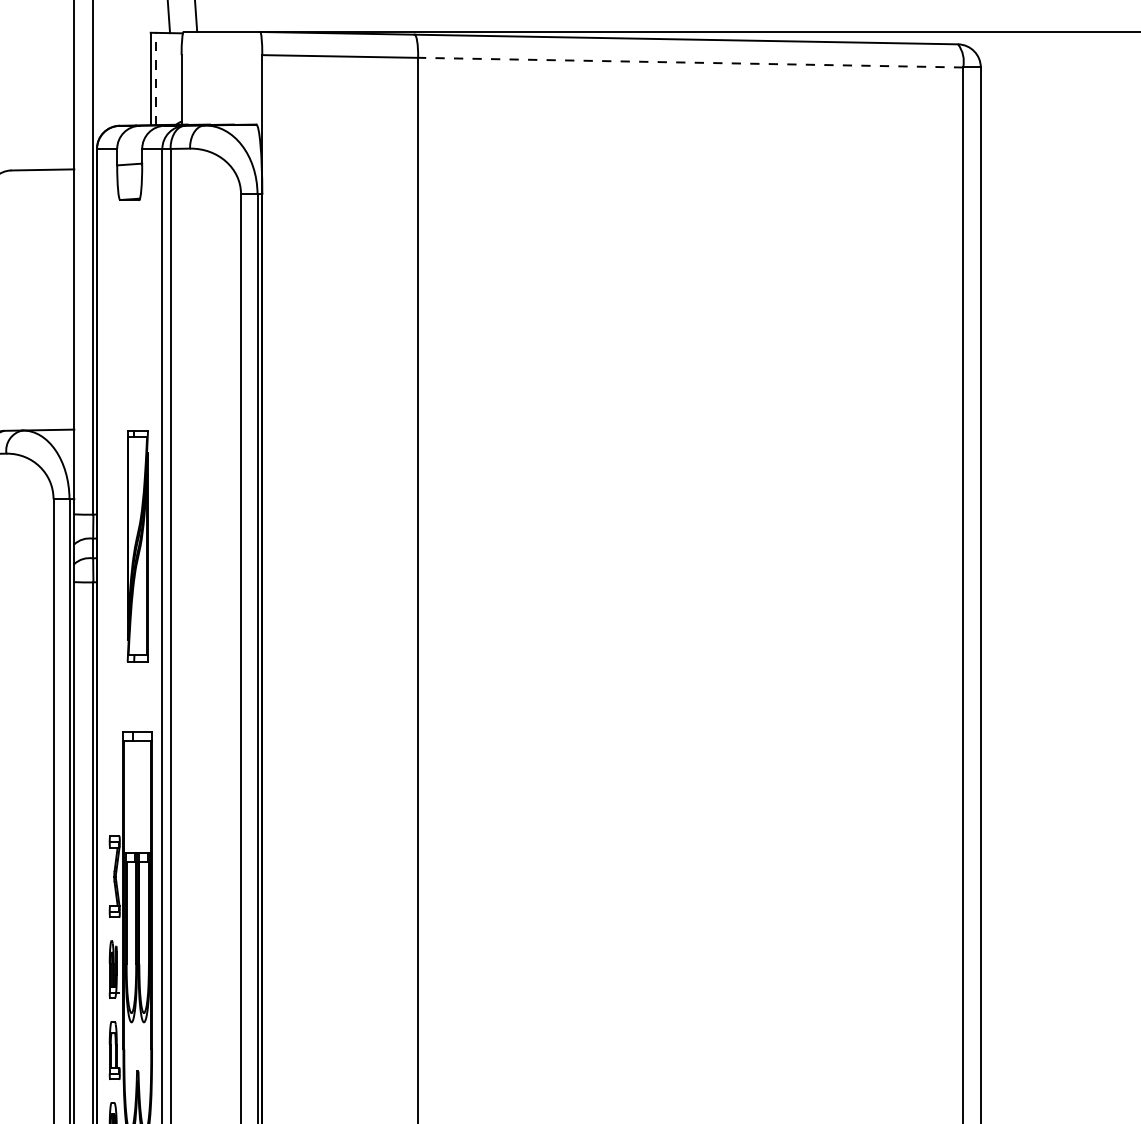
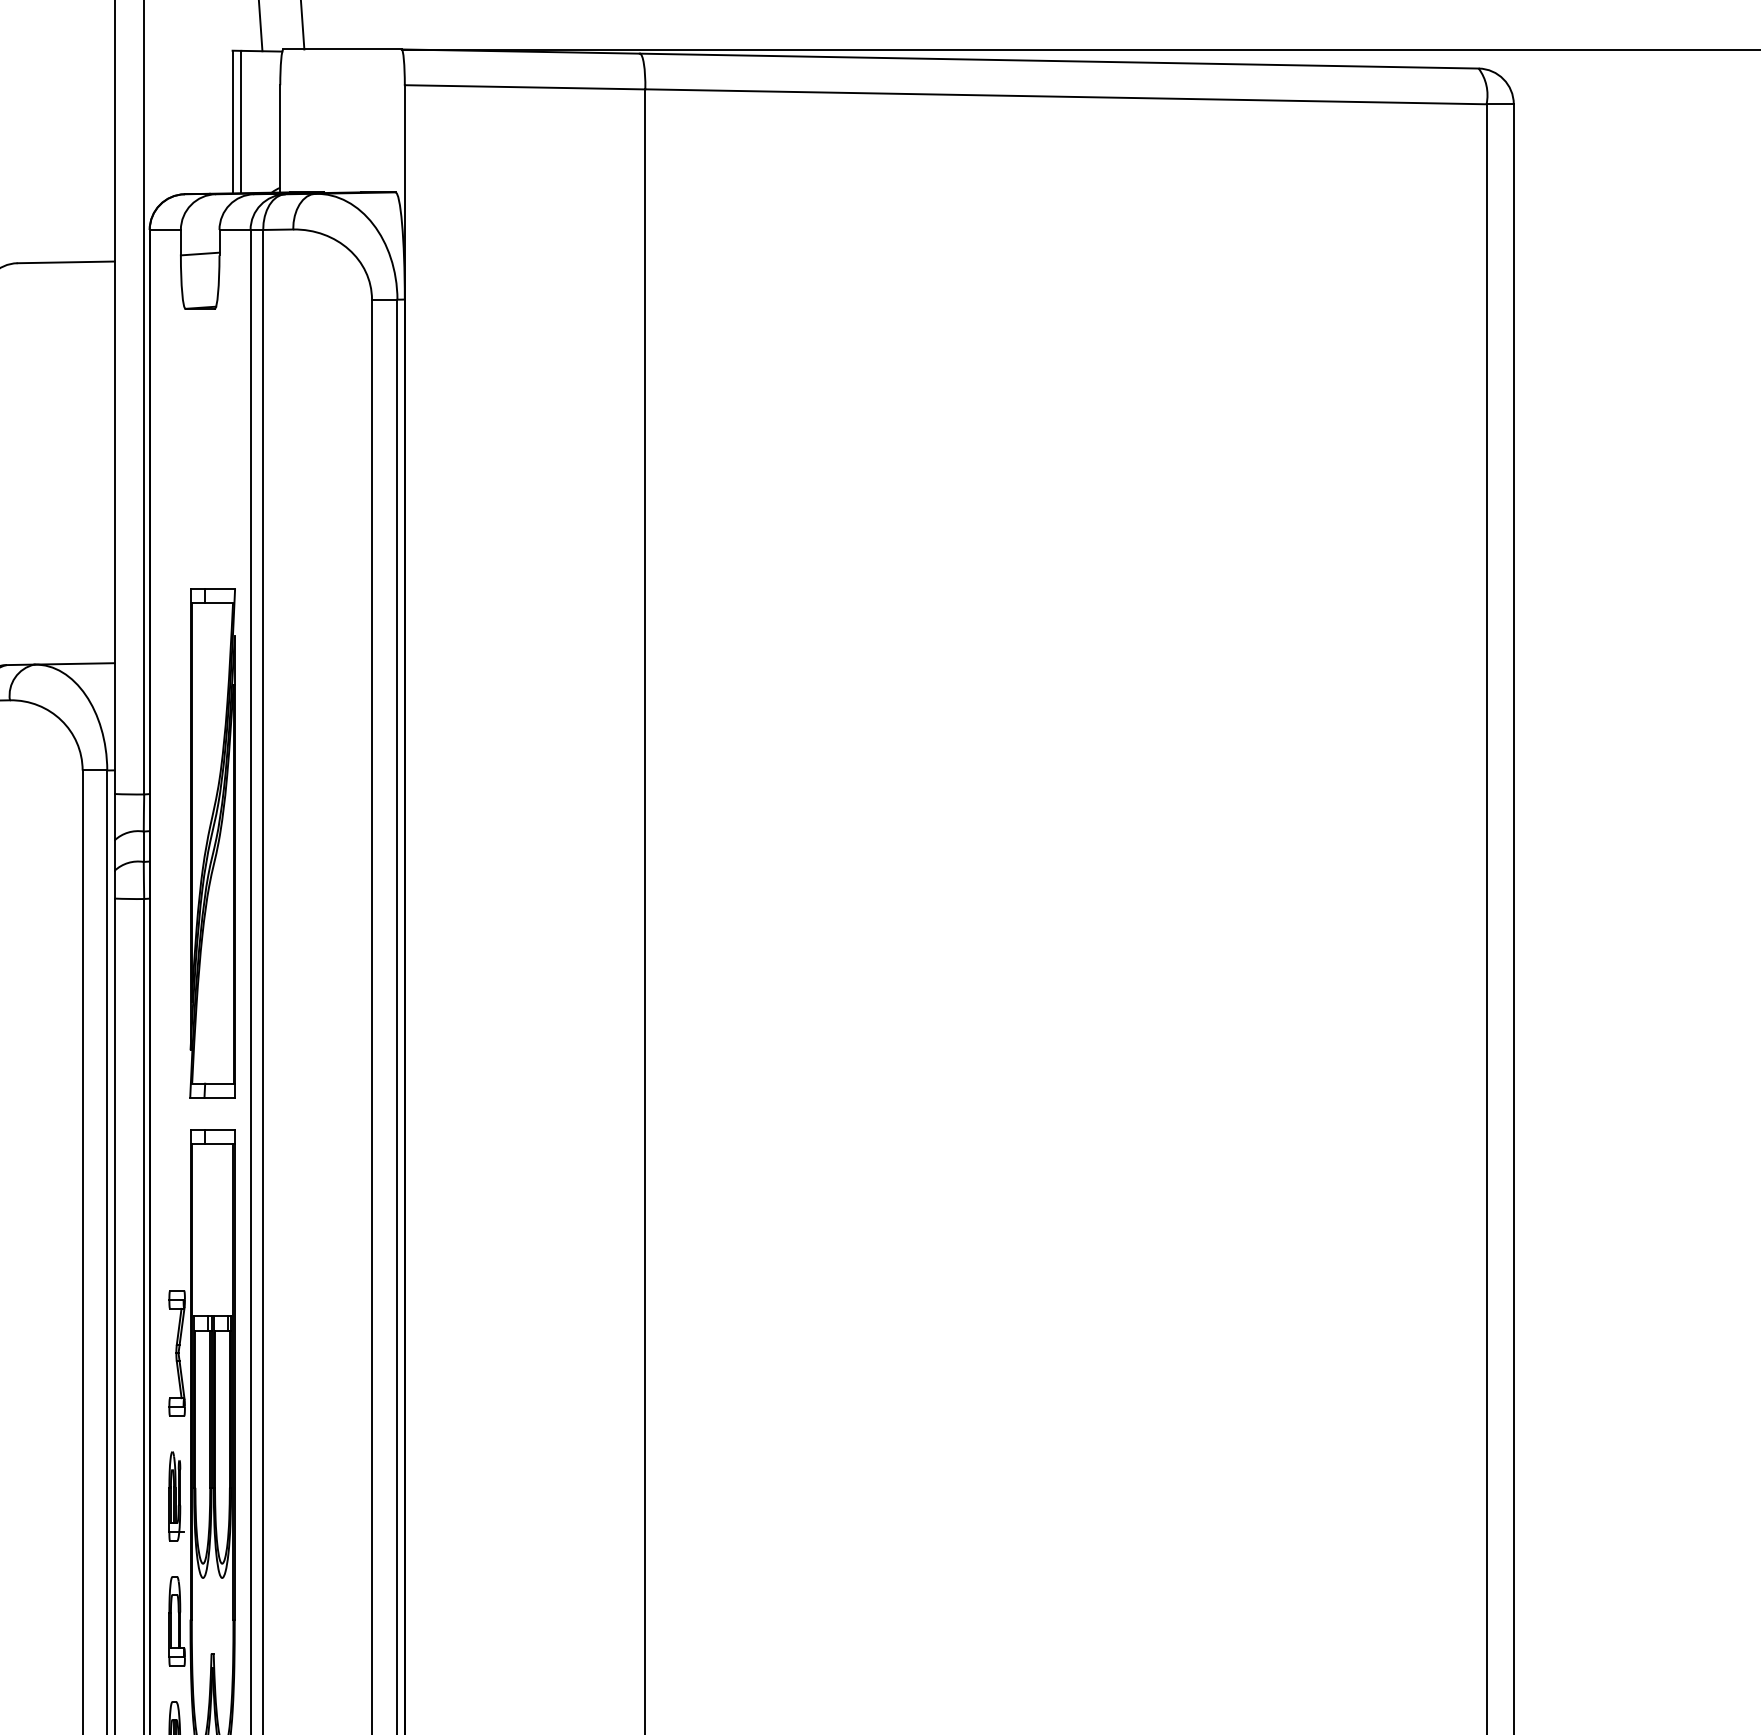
line: (690, 62) -> (1065, 96), dashed -> solid
line: (156, 78) -> (241, 121), dashed -> solid
part: (137, 546) -> (212, 843), size x1.43

